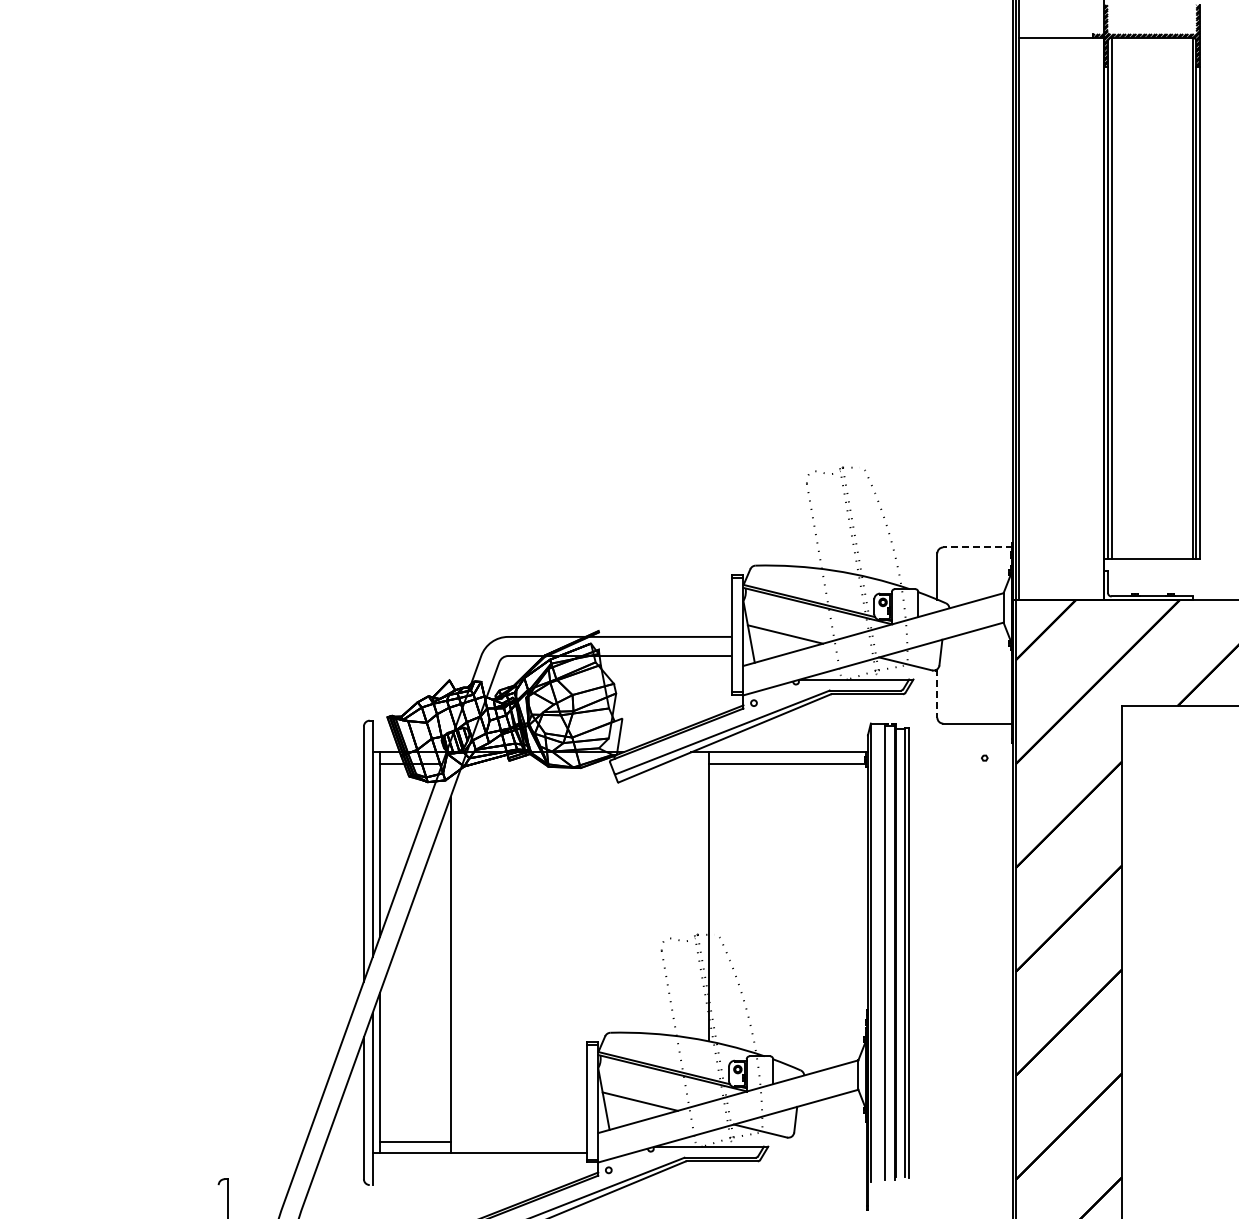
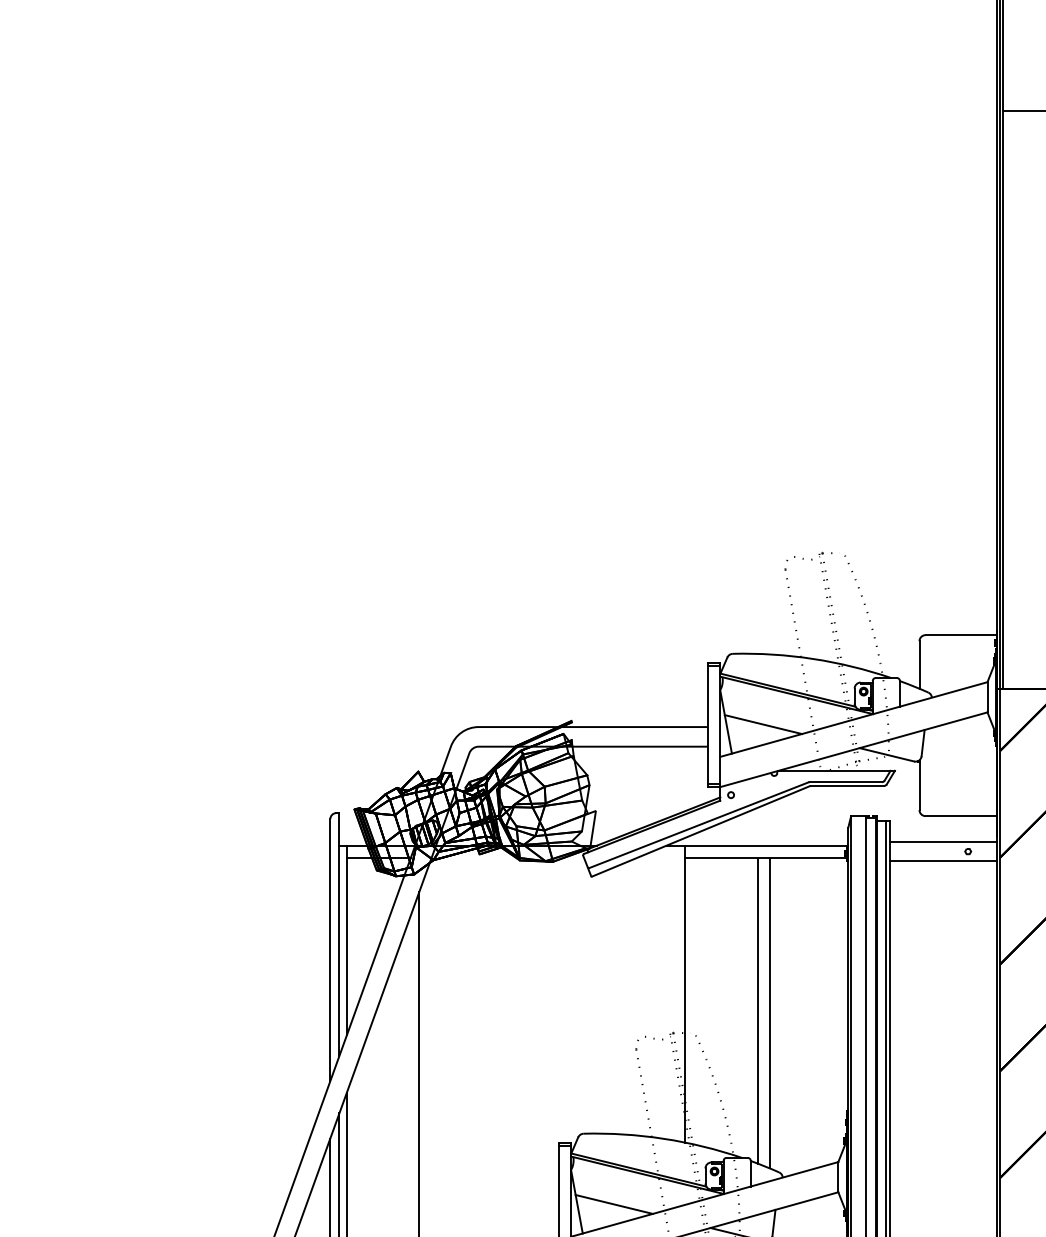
line: (978, 547) -> (961, 635), dashed -> solid
line: (937, 693) -> (919, 785), dashed -> solid
line: (961, 748) -> (944, 841), added
line: (961, 767) -> (944, 861), added
line: (779, 912) -> (757, 1010), added
line: (791, 915) -> (769, 1013), added

